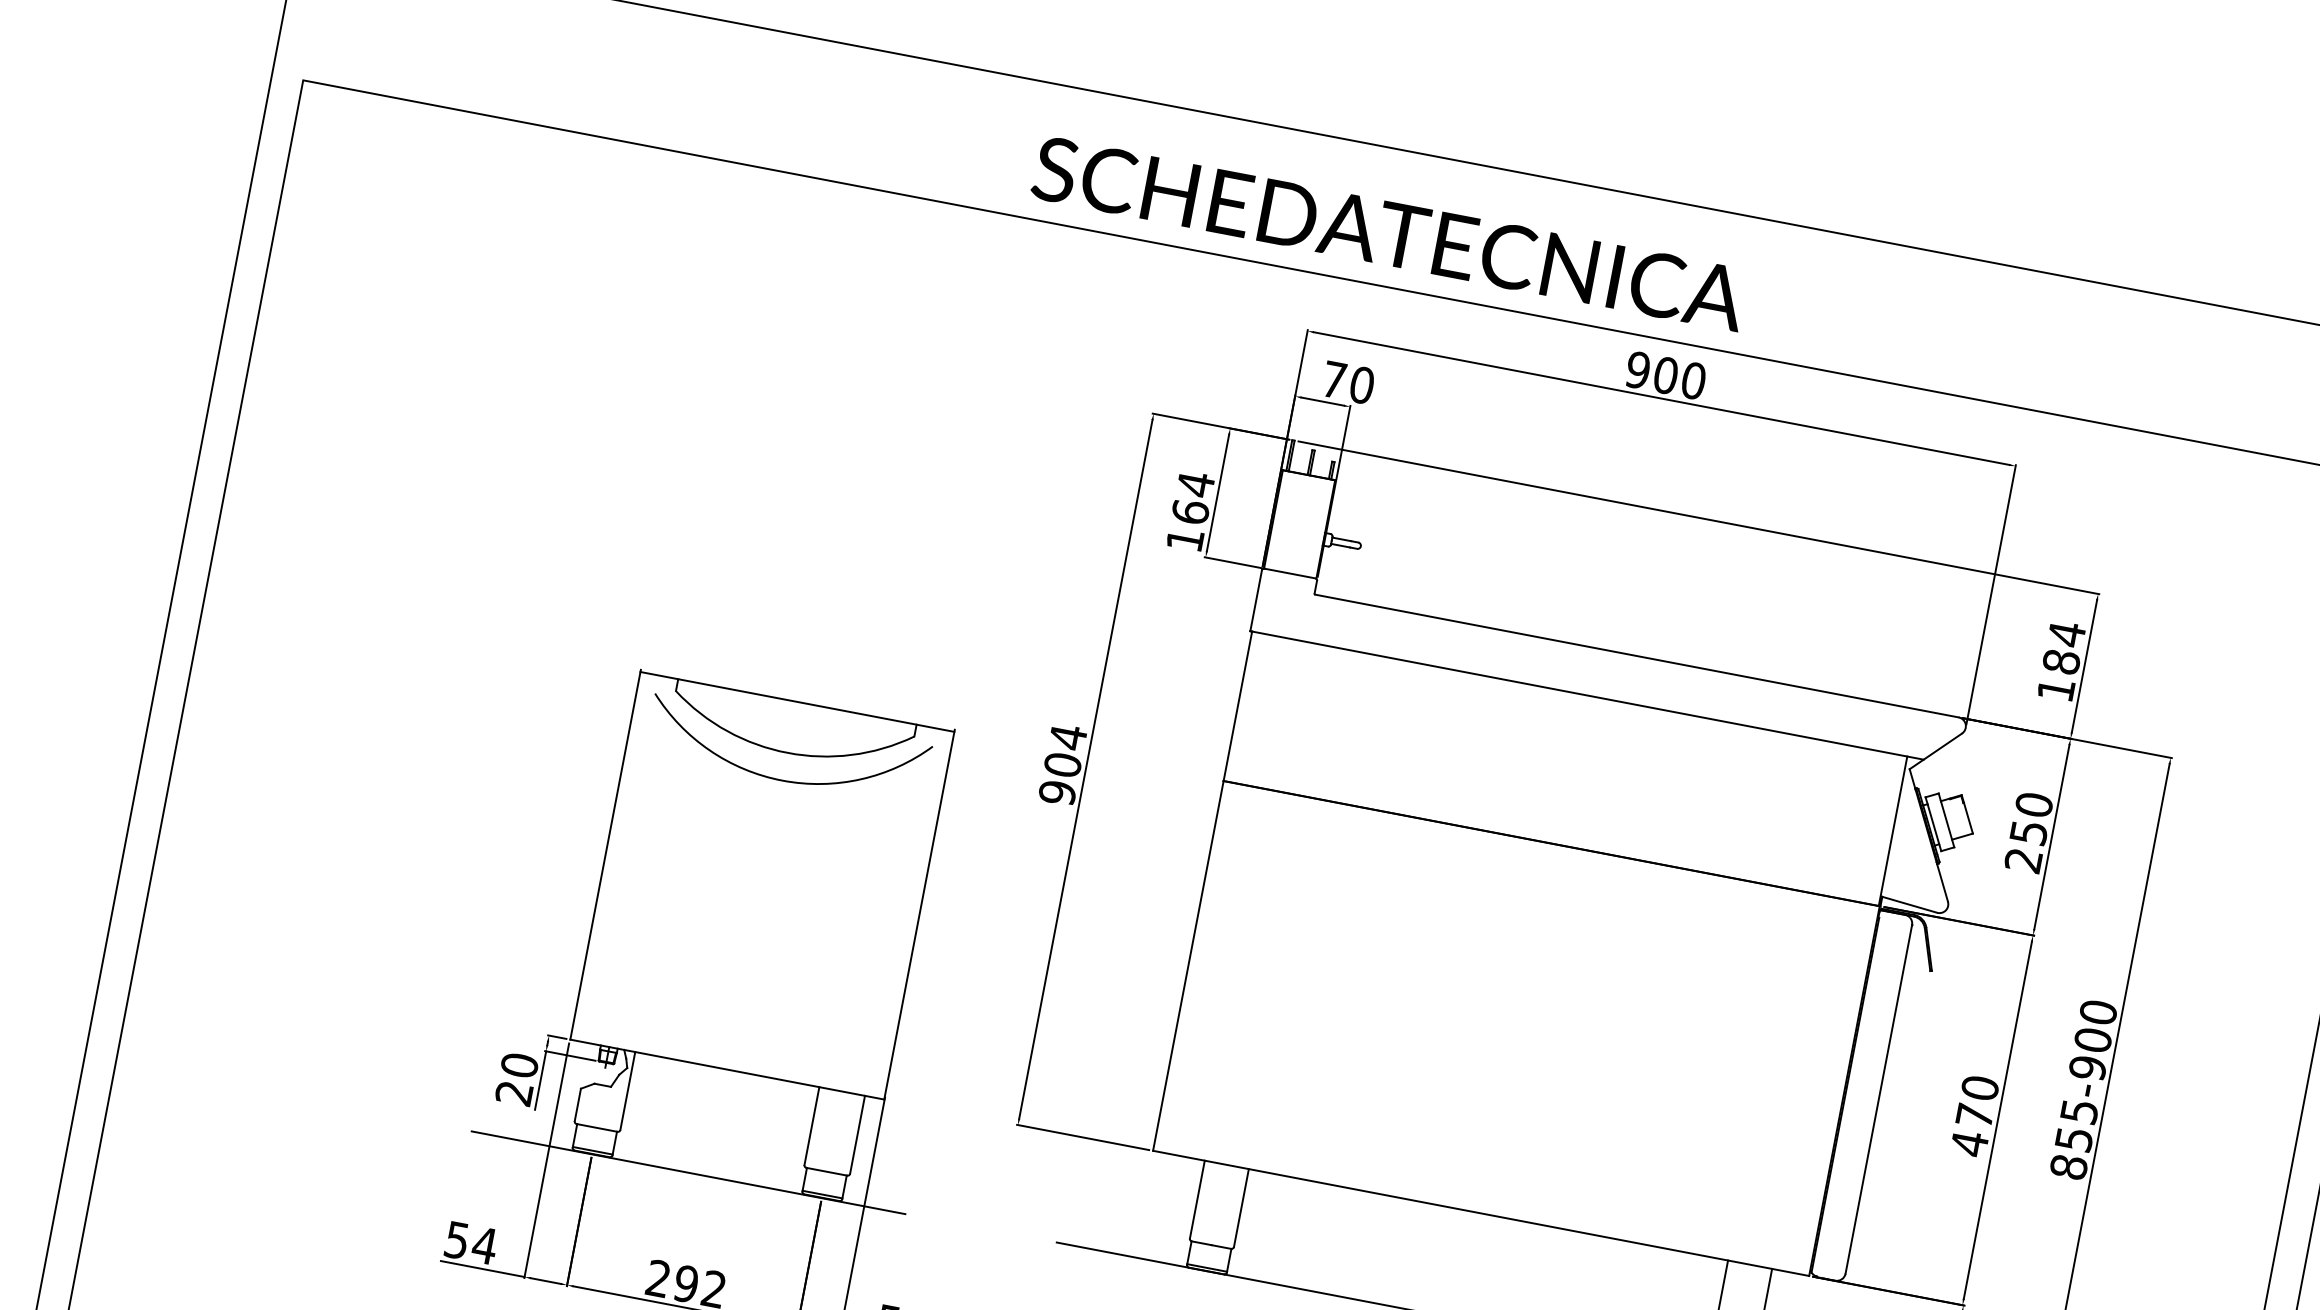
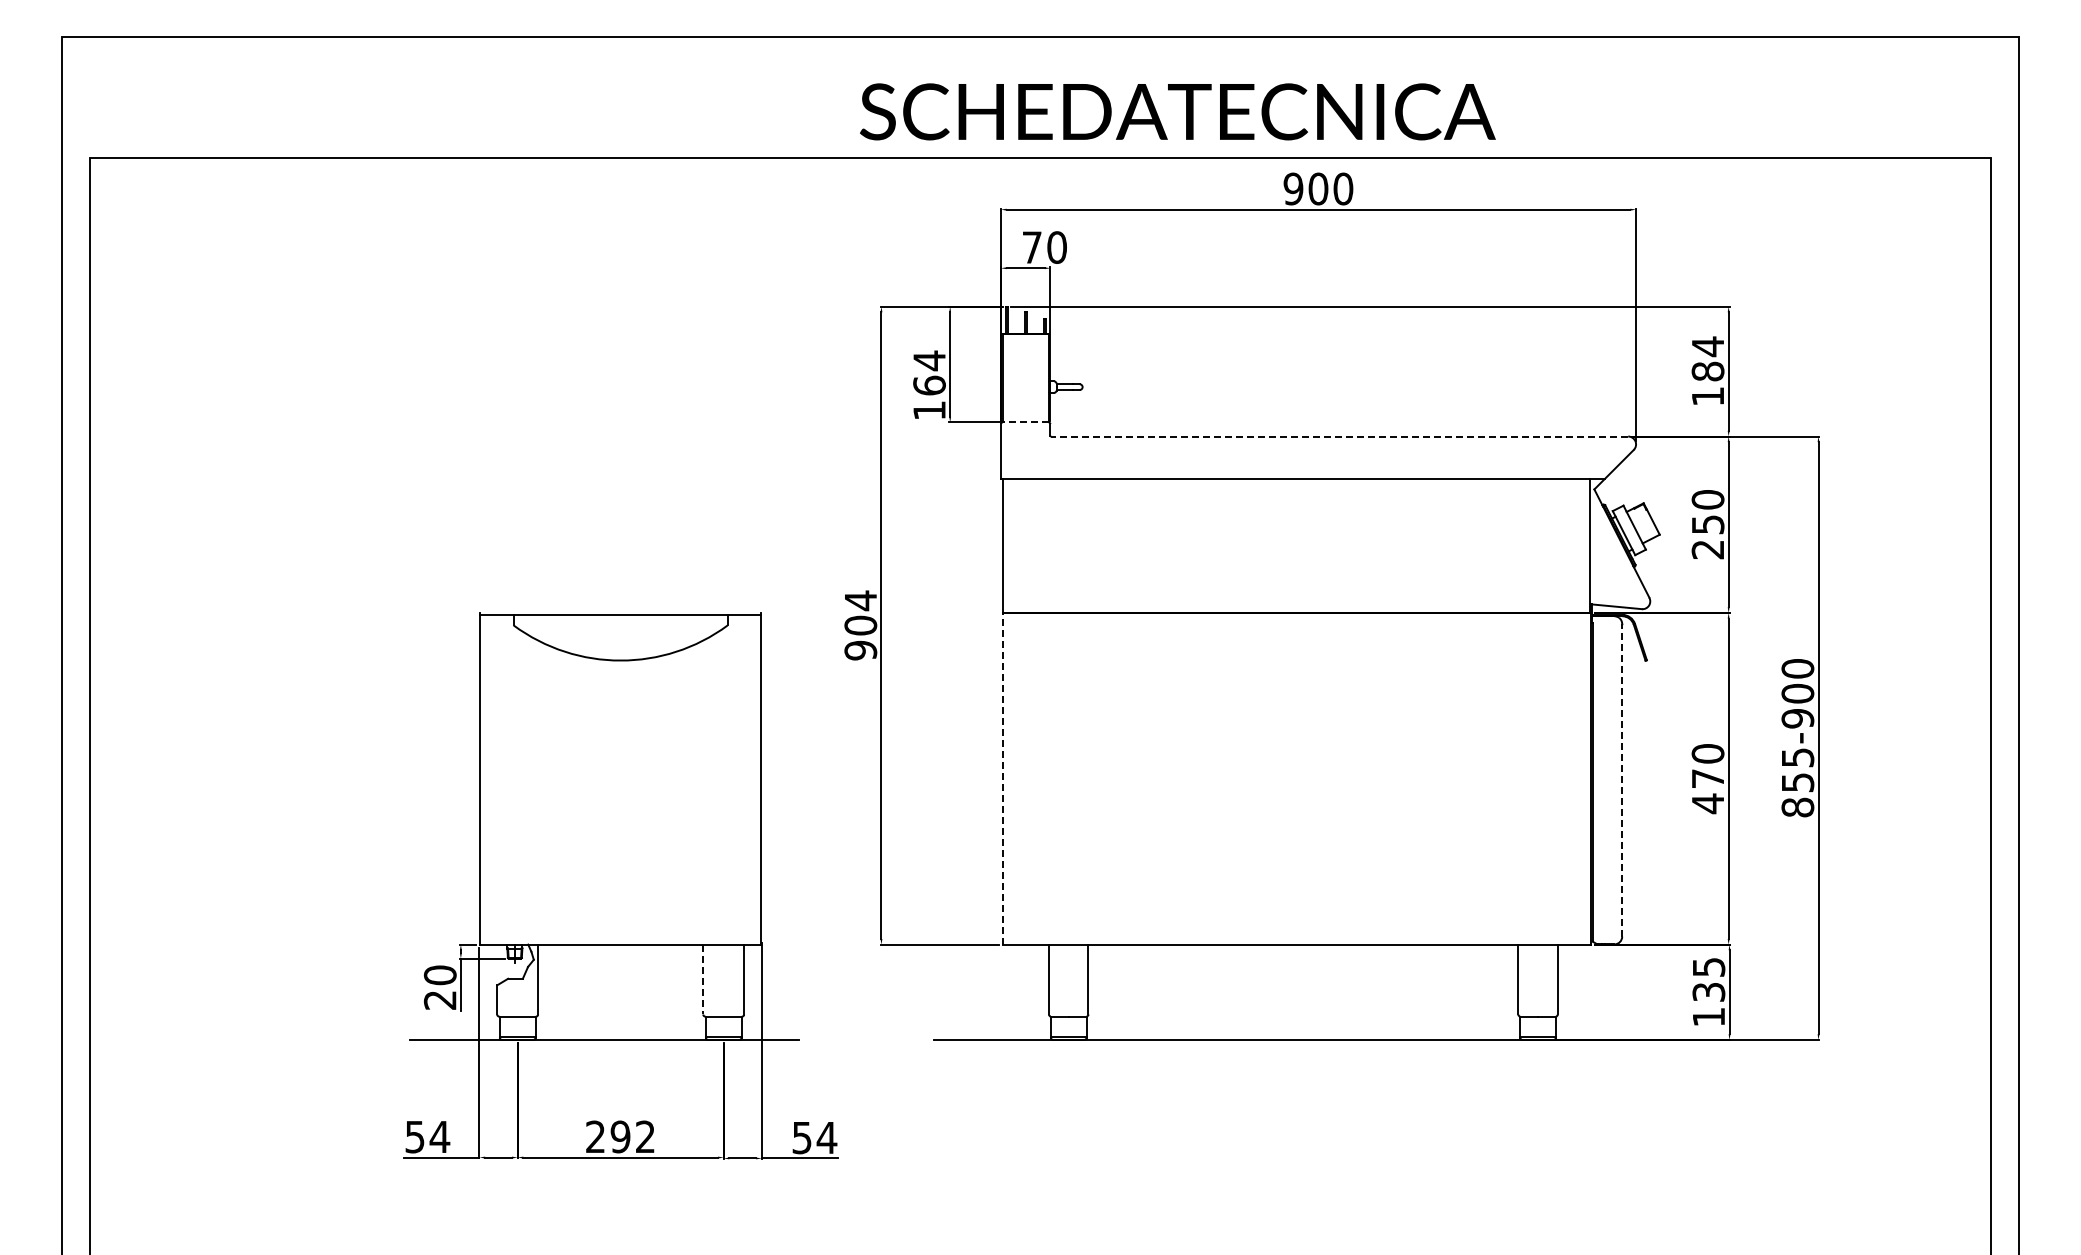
text: (1389, 233) -> (1177, 111), moved
line: (1289, 573) -> (1025, 422), solid -> dashed
line: (1636, 655) -> (1339, 436), solid -> dashed
arc: (782, 779) -> (620, 684), removed
line: (1188, 965) -> (1002, 778), solid -> dashed
line: (1879, 1098) -> (1622, 779), solid -> dashed
line: (812, 1126) -> (703, 979), solid -> dashed

